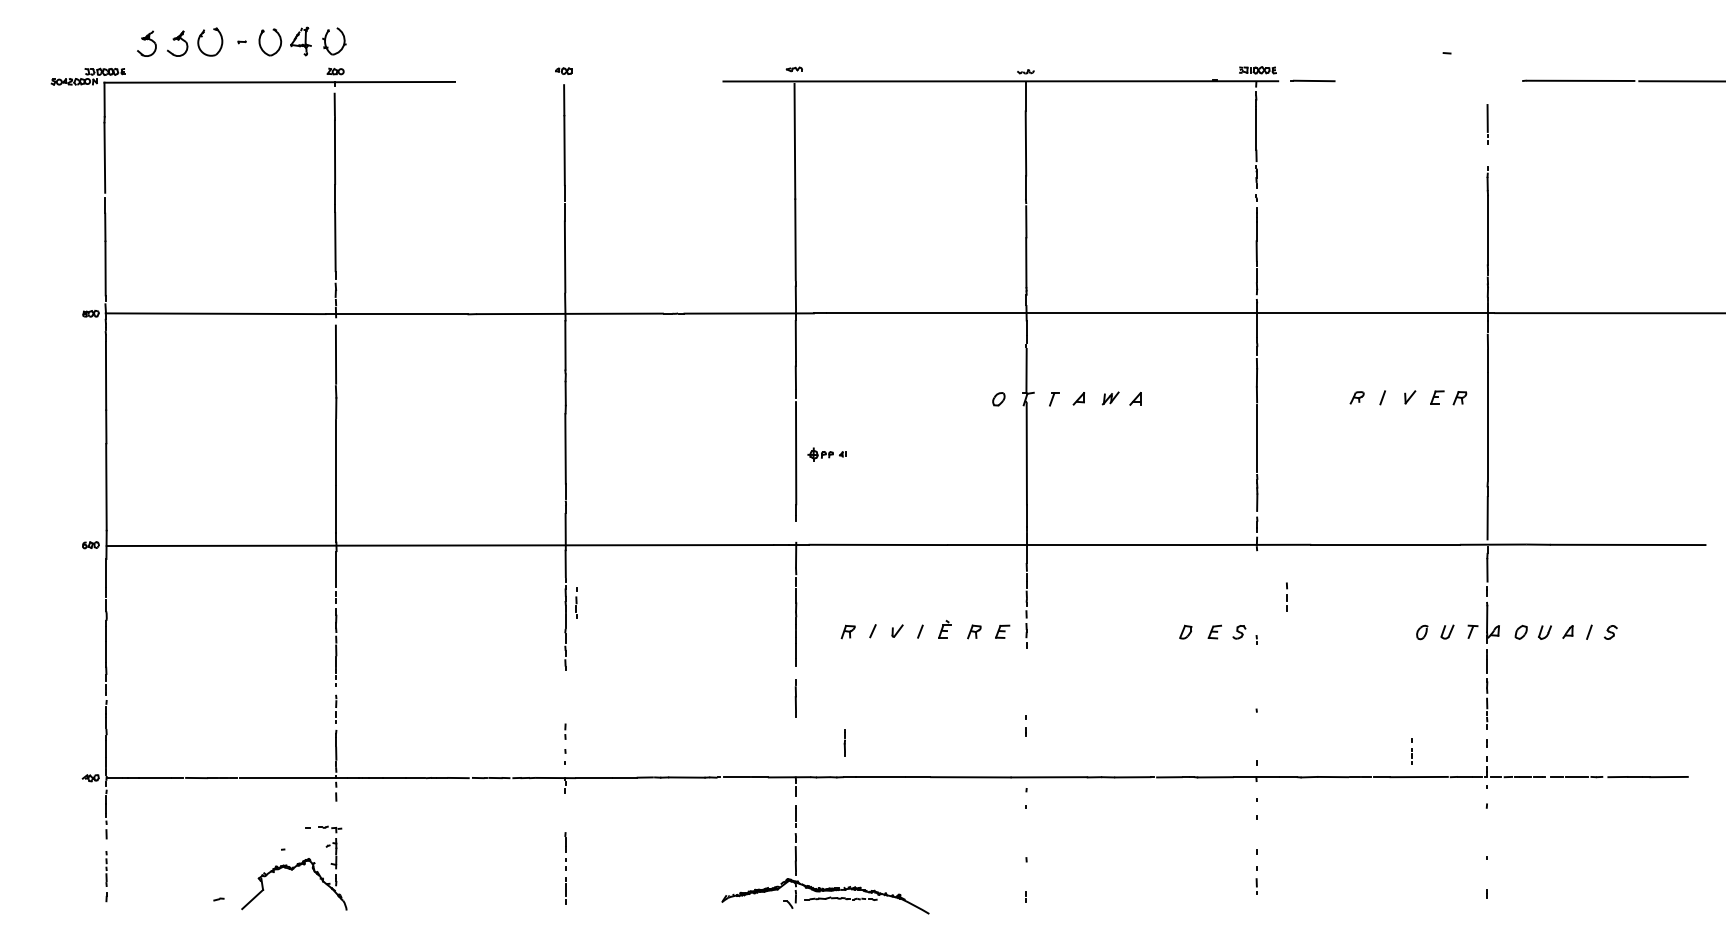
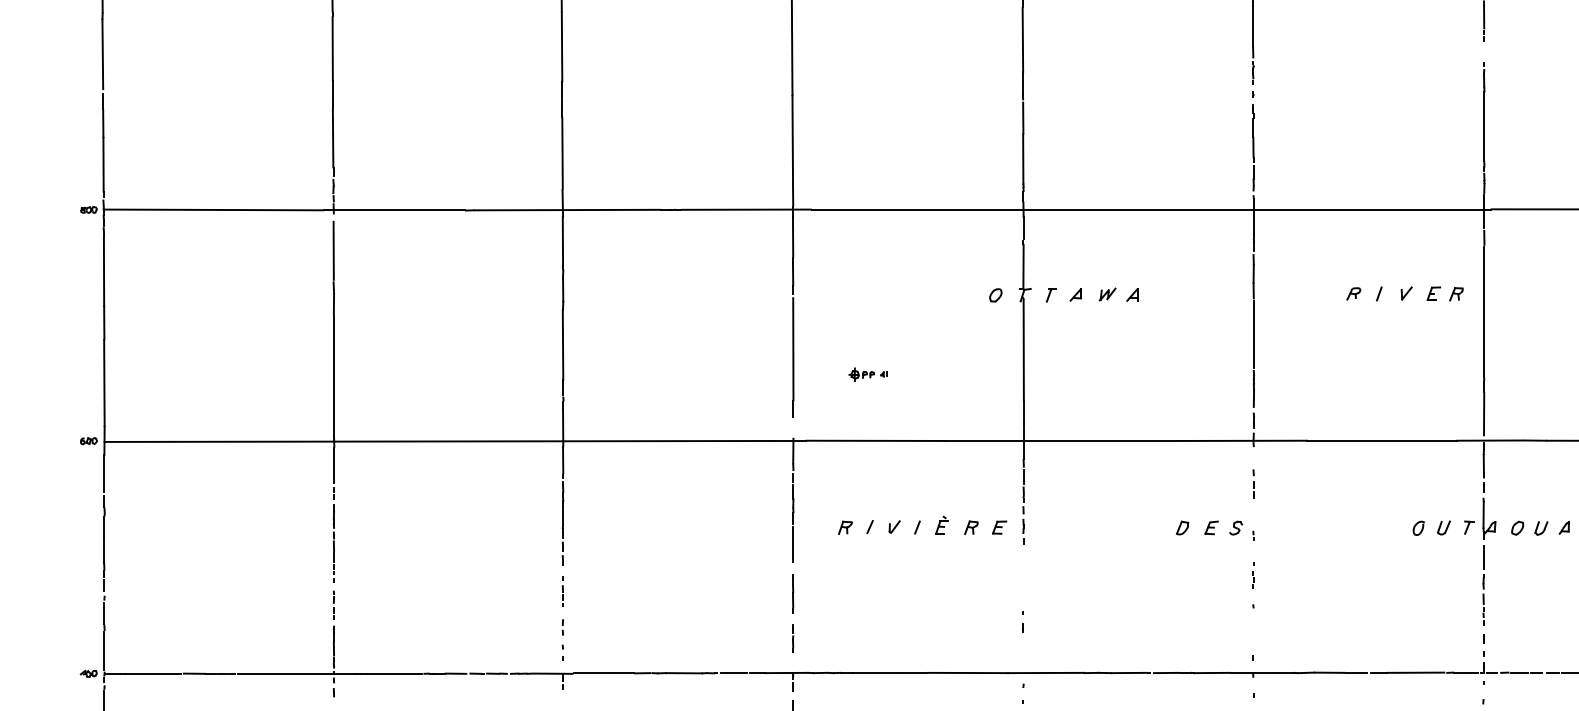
part: (826, 454) -> (867, 374), moved
line: (1286, 596) -> (1253, 483), moved
line: (576, 602) -> (562, 591), moved
line: (844, 742) -> (792, 638), moved
line: (1411, 751) -> (1253, 575), moved

